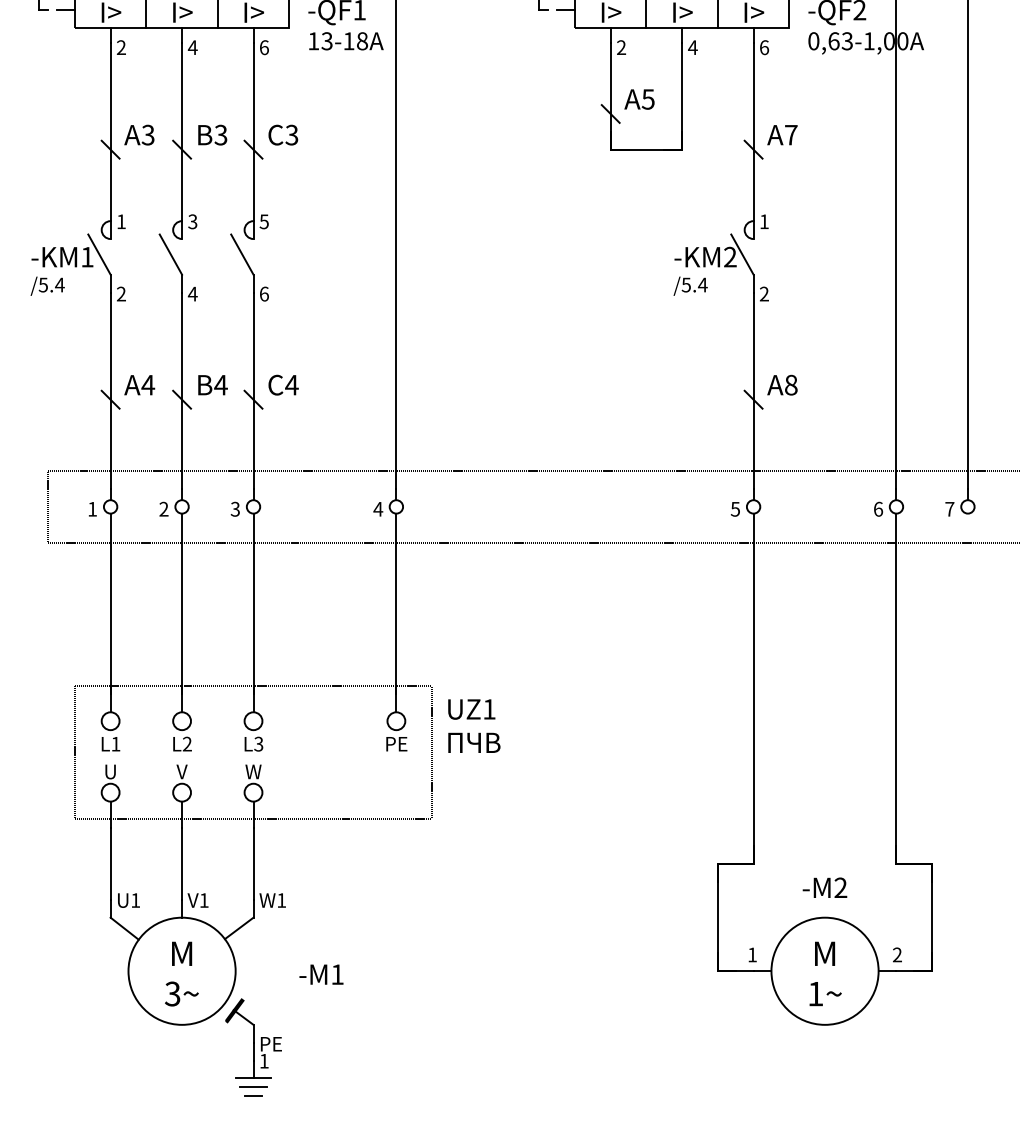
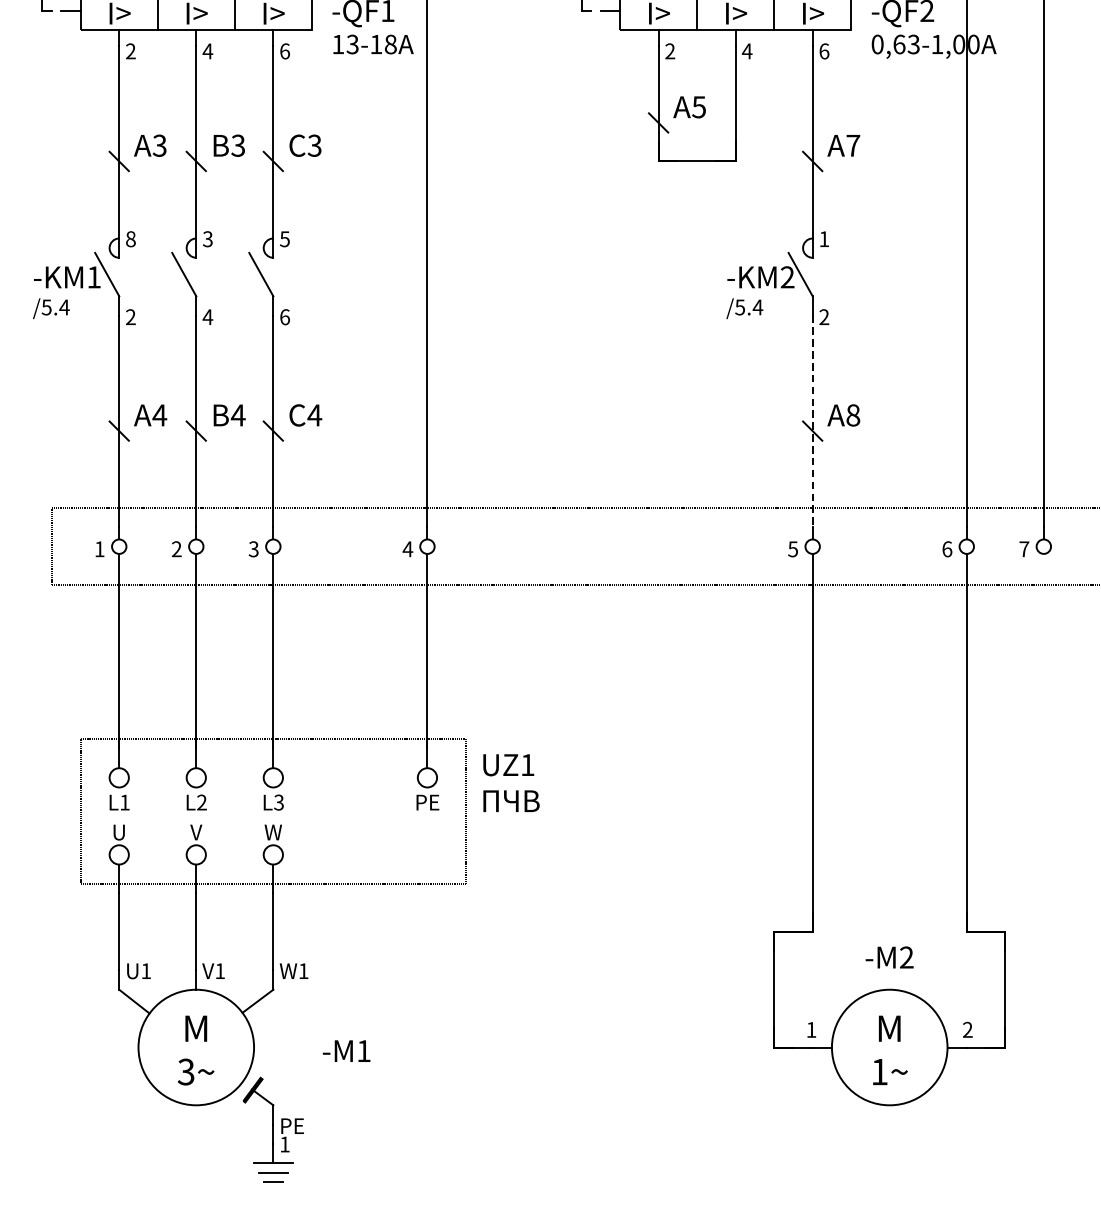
text: (121, 221) -> (130, 238), 1 -> 8
line: (753, 391) -> (812, 422), solid -> dashed

